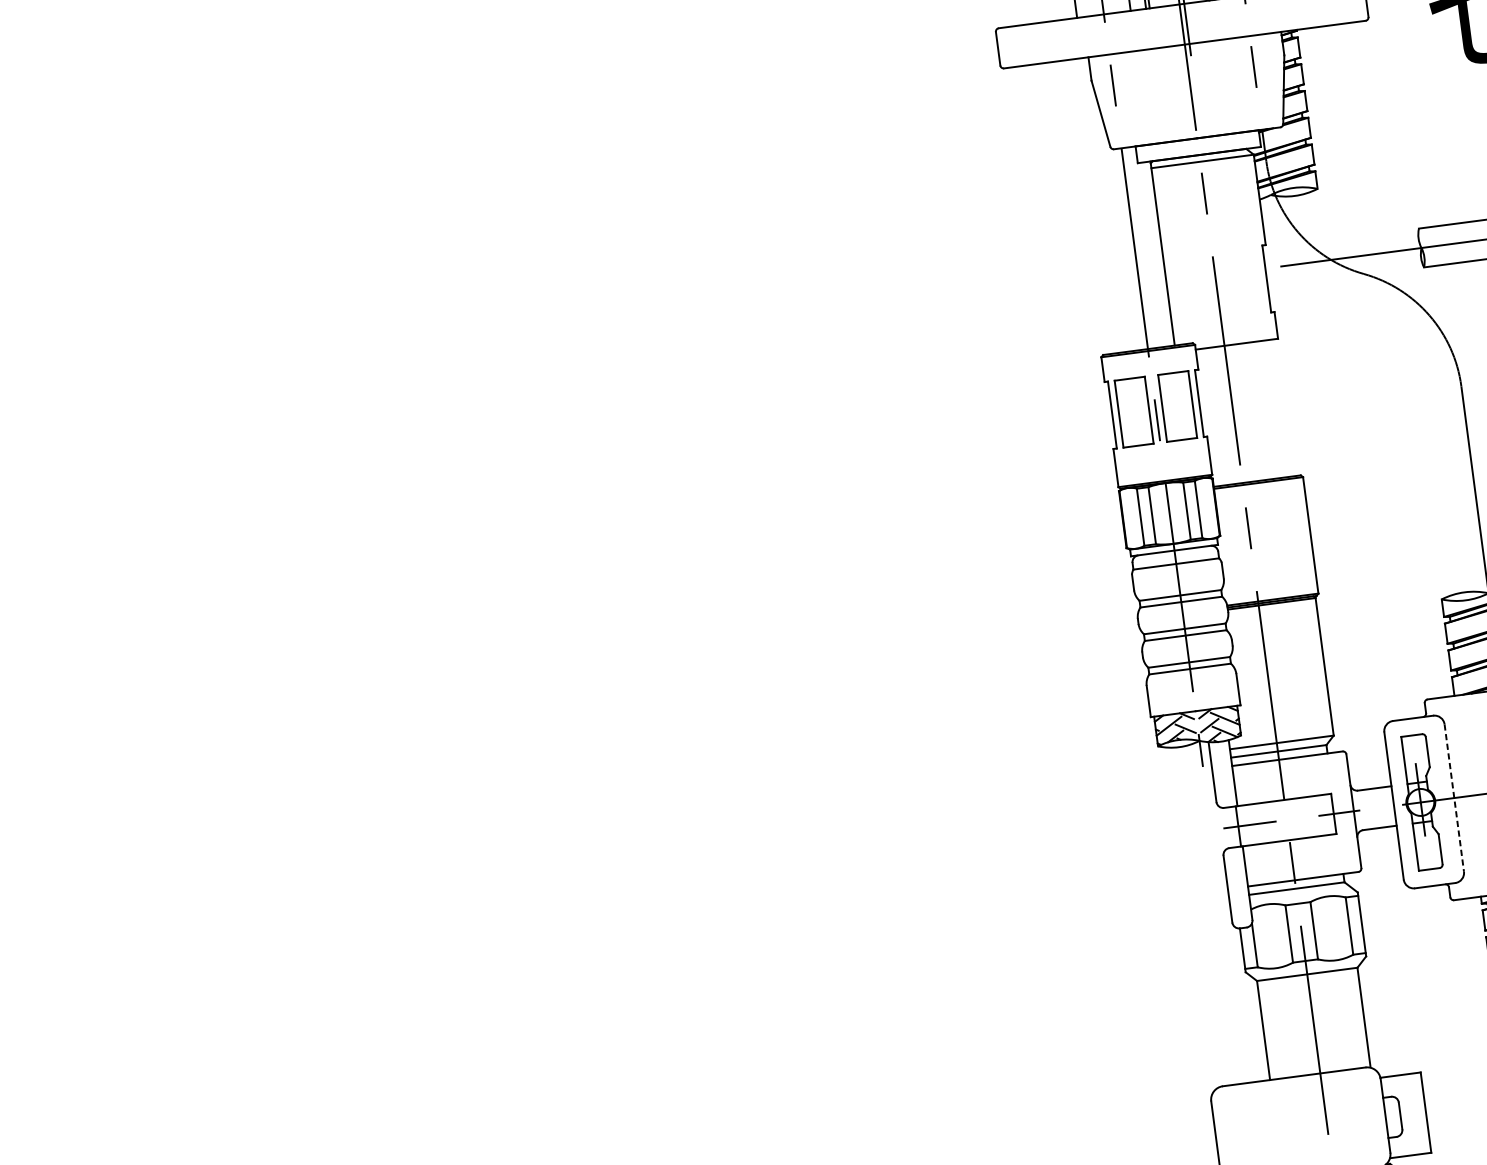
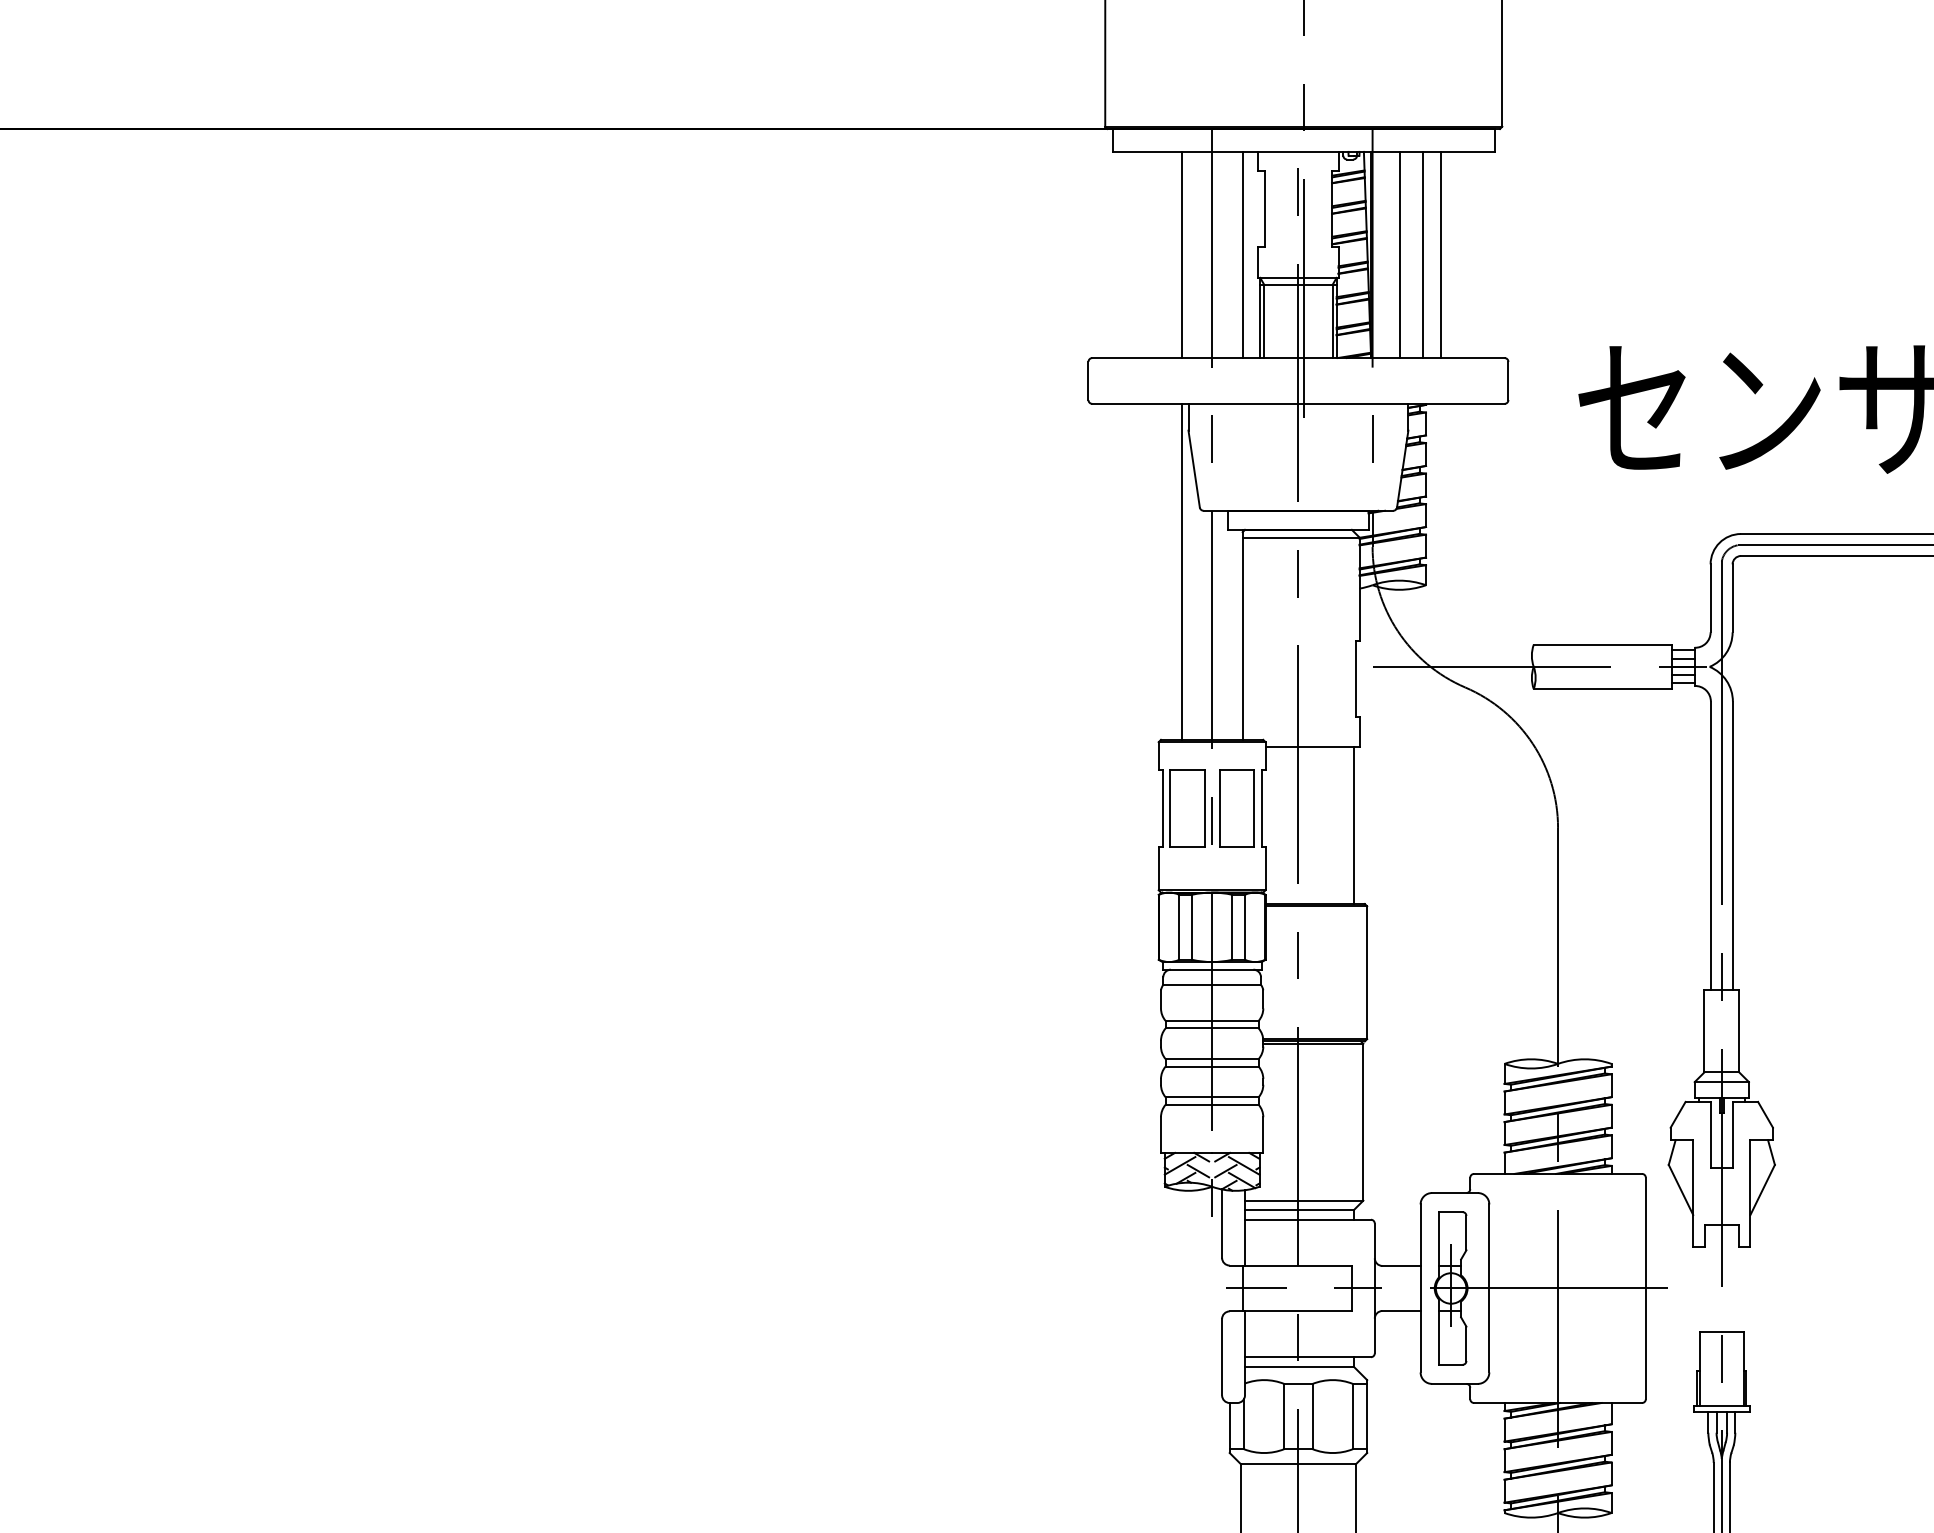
line: (1101, 205) -> (1181, 571), added
line: (1281, 407) -> (1353, 825), added
line: (1454, 798) -> (1489, 1288), dashed -> solid

